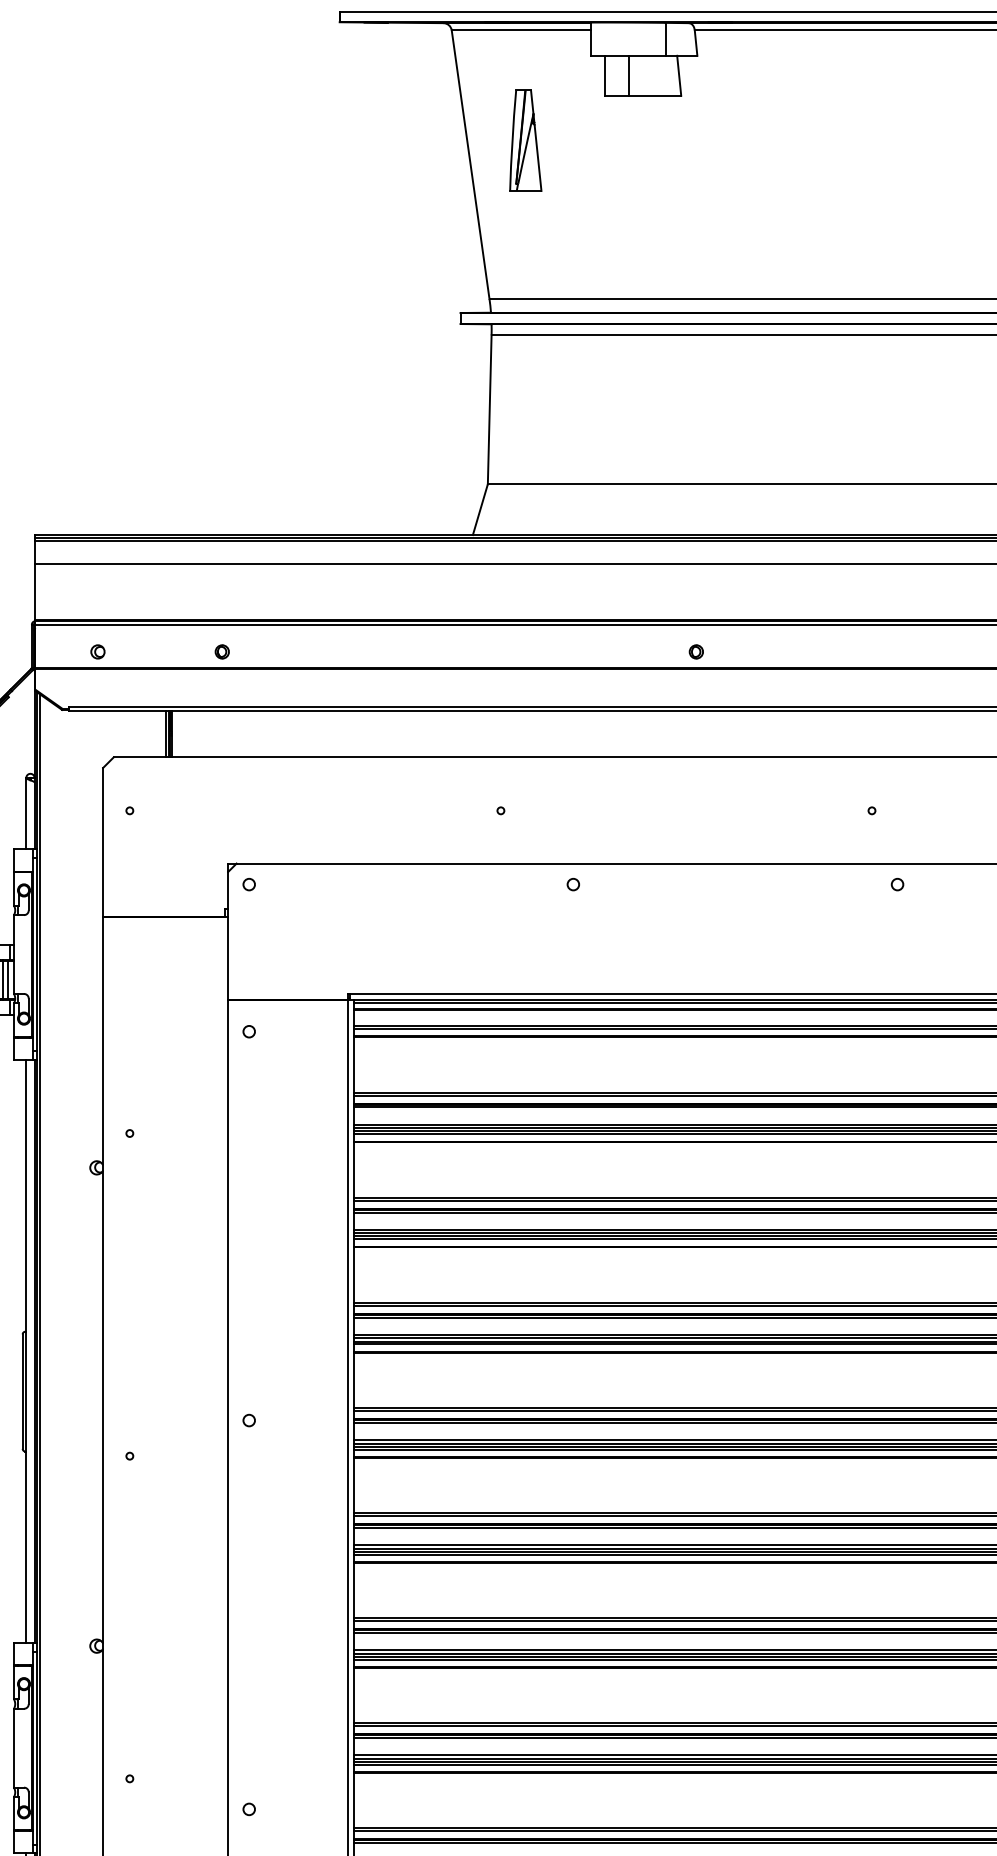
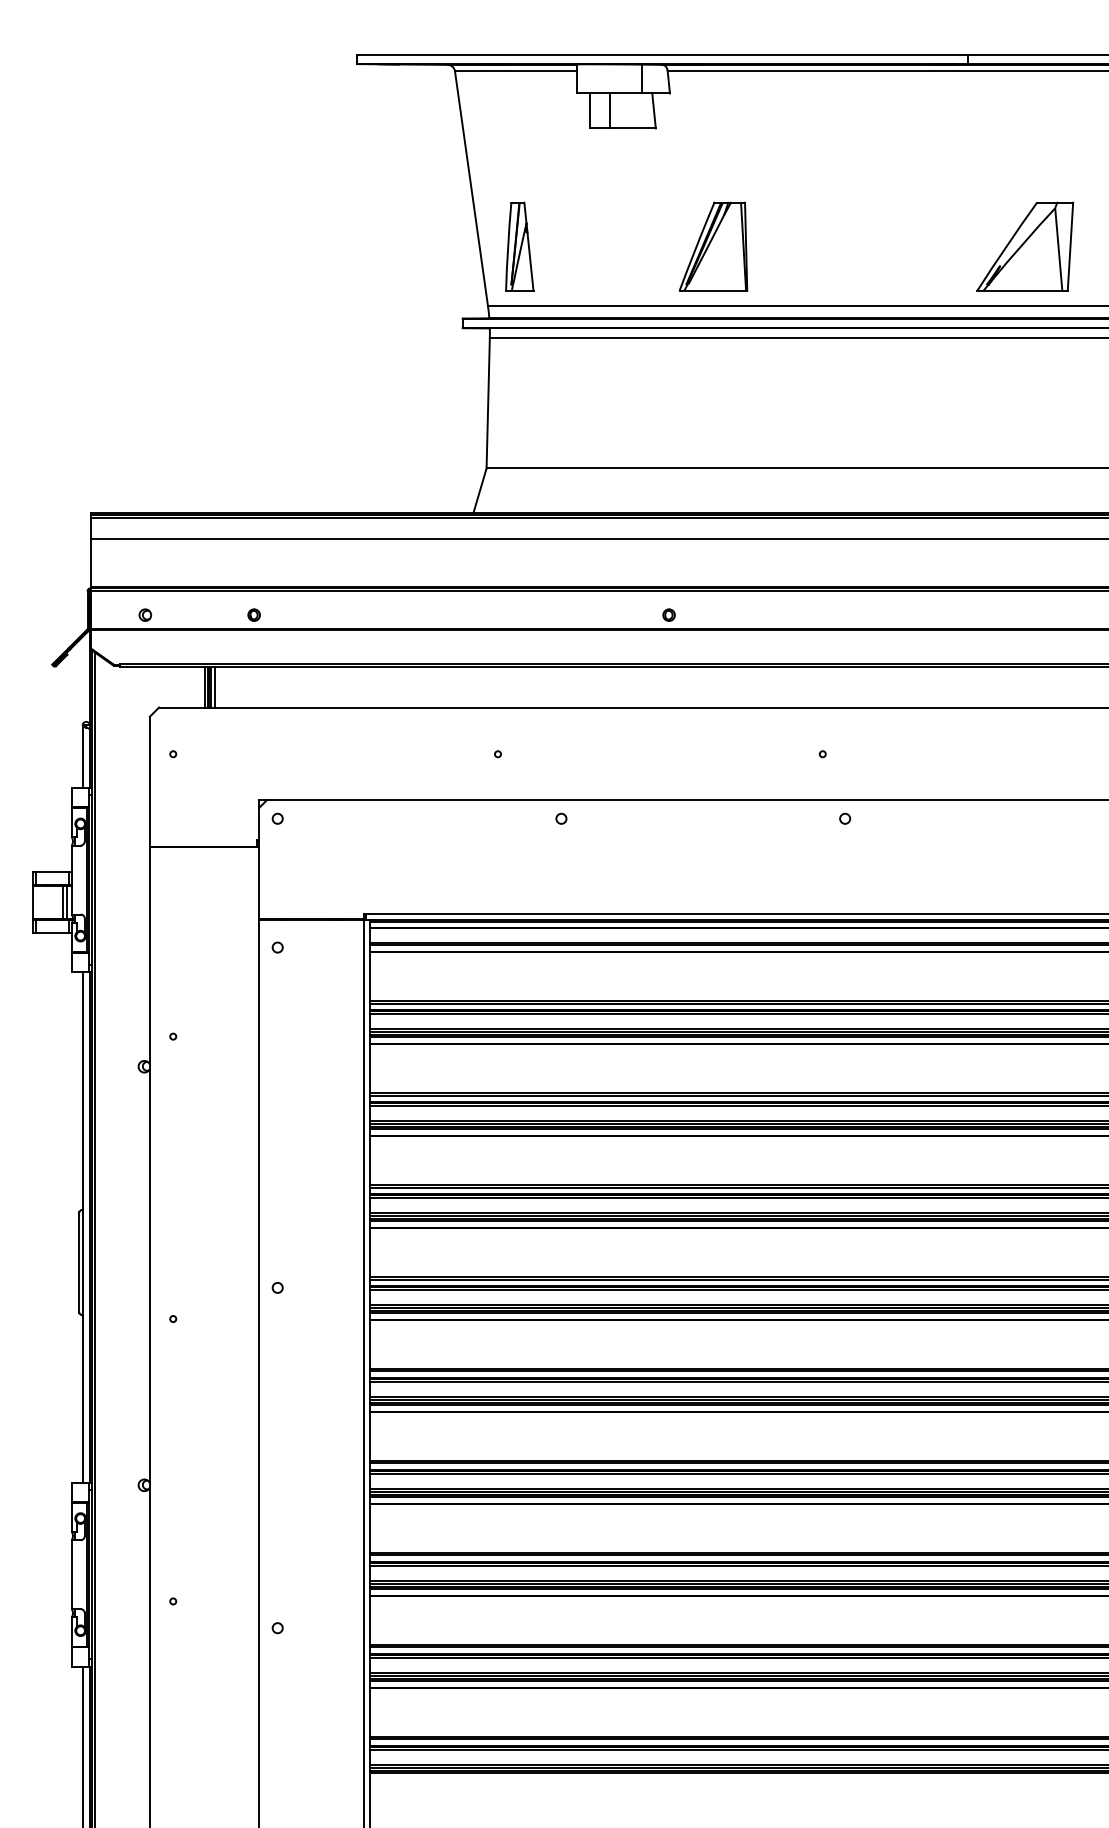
part: (525, 140) -> (519, 246), moved
part: (747, 230) -> (713, 246), added
line: (178, 733) -> (215, 686), added

